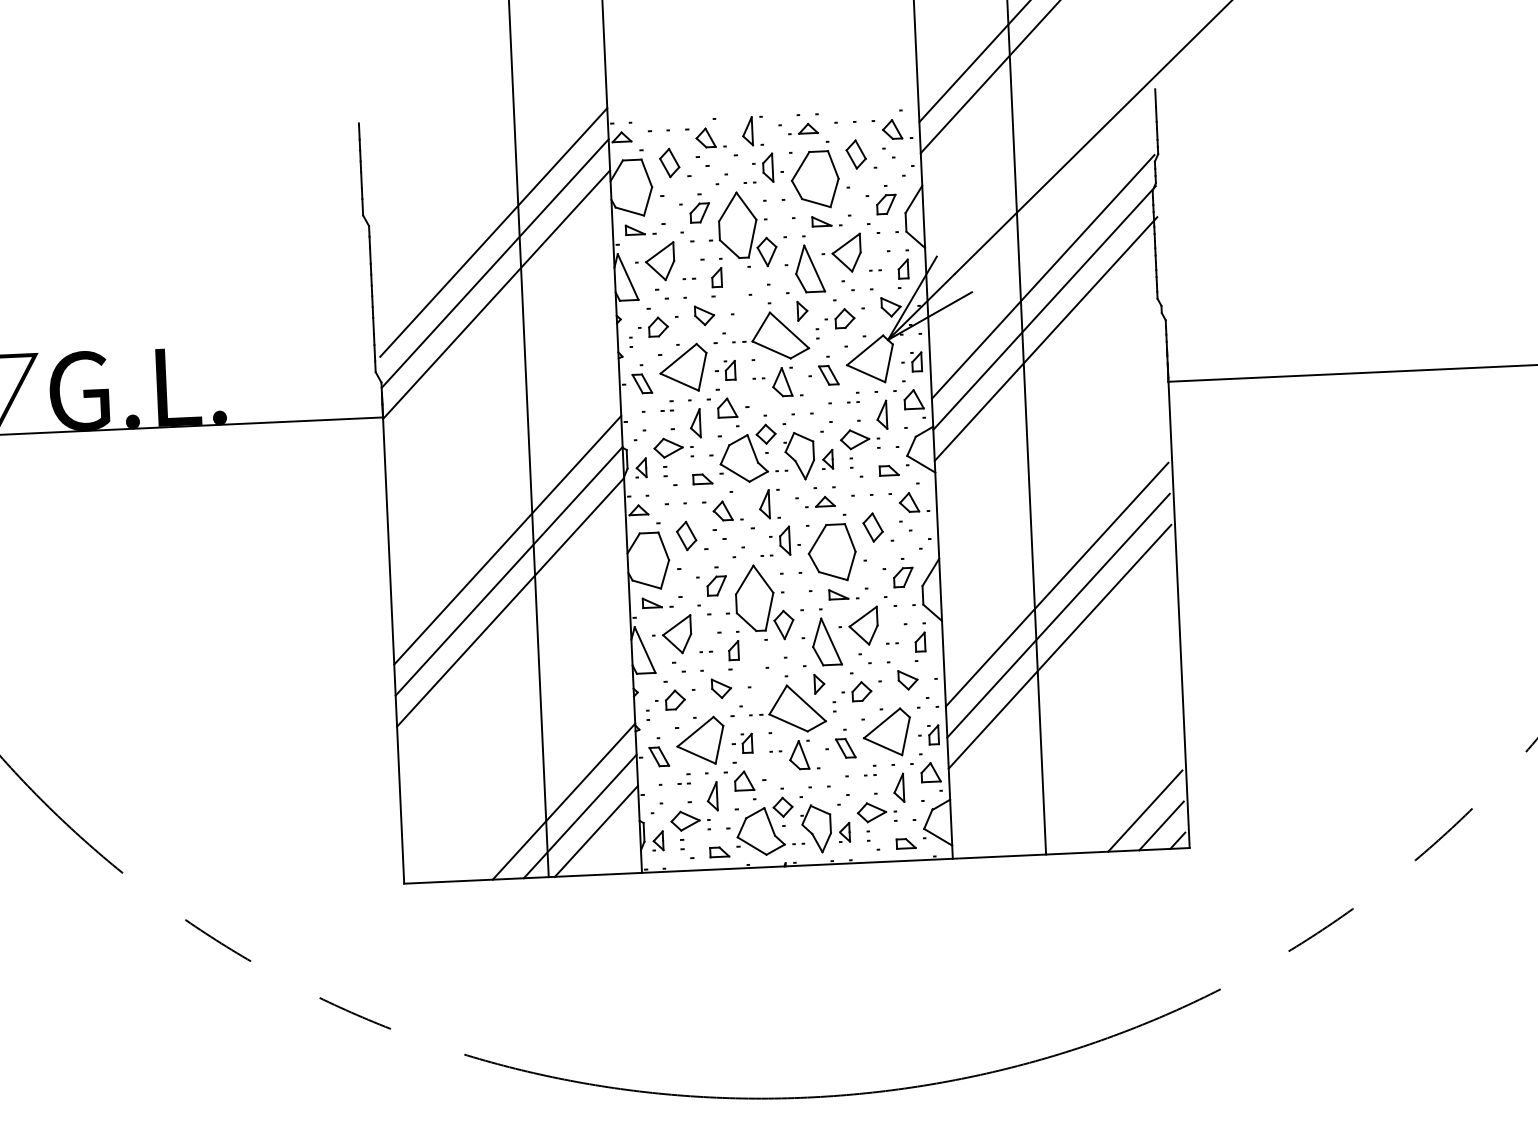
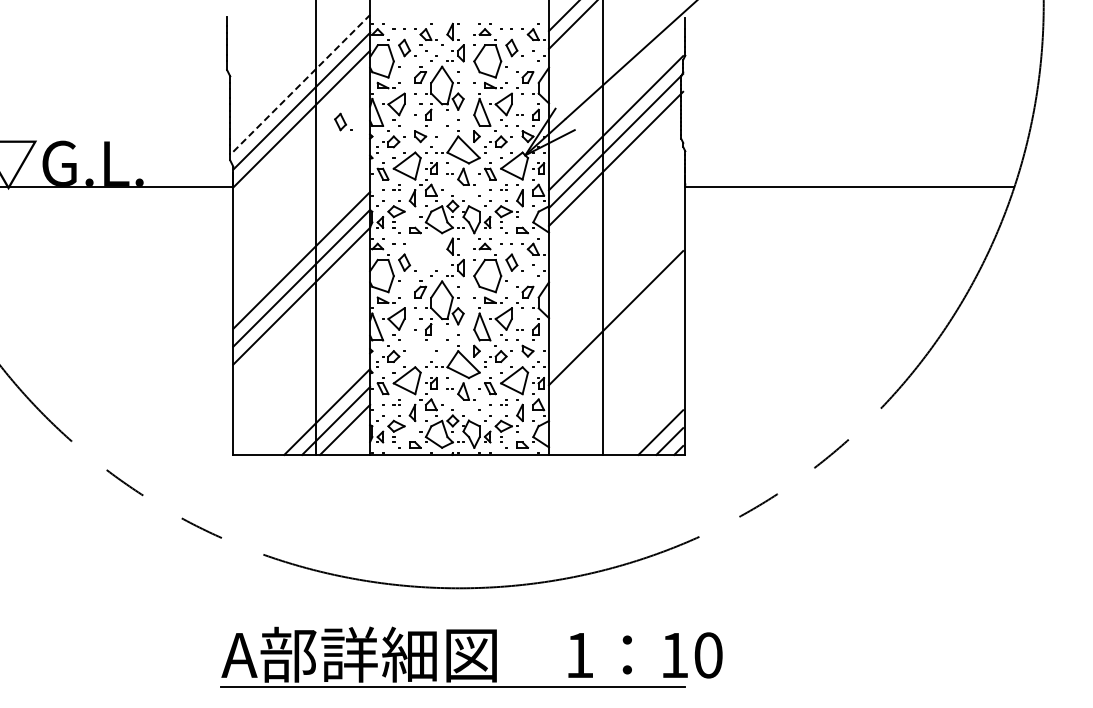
line: (493, 232) -> (301, 83), solid -> dashed
part: (569, 295) -> (343, 121), added
part: (727, 514) -> (428, 251), removed
line: (1057, 585) -> (616, 300), removed
line: (1060, 645) -> (616, 335), removed
part: (721, 687) -> (420, 350), removed

